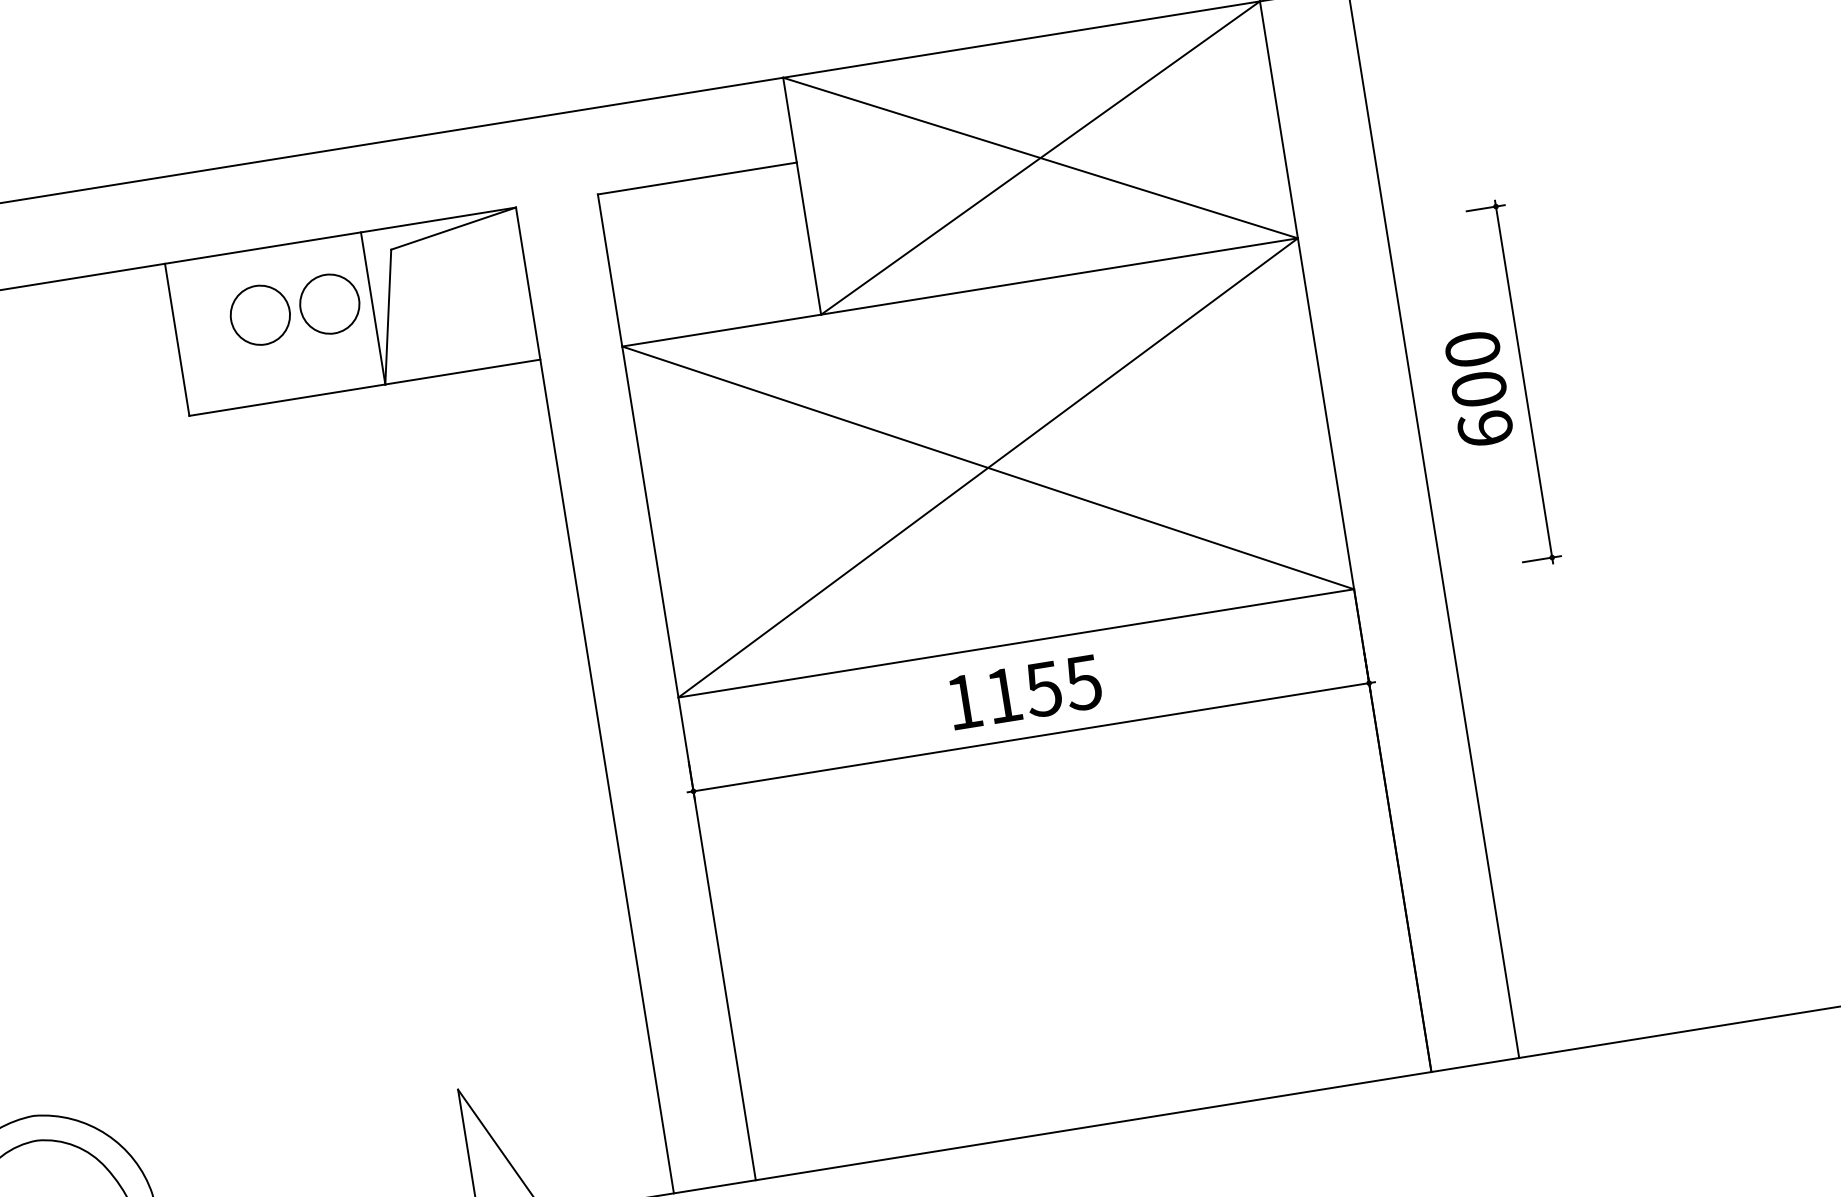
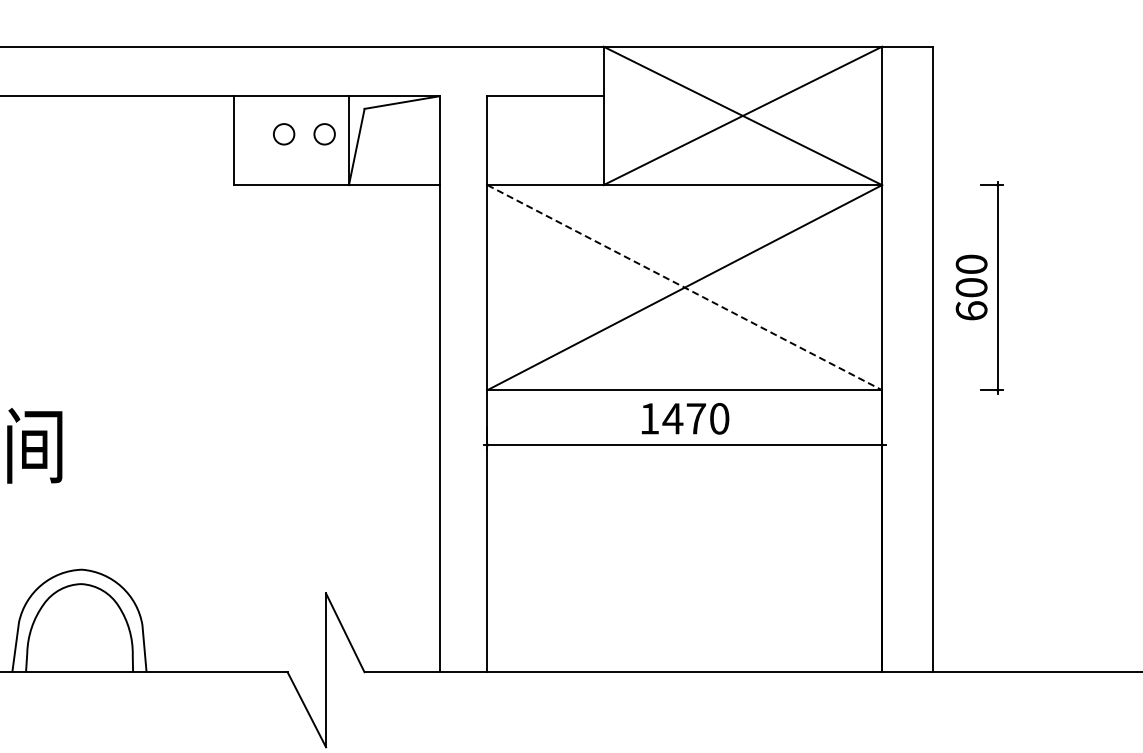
circle: (329, 304) -> (324, 134), size x0.6
circle: (261, 315) -> (284, 134), size x0.6
line: (989, 467) -> (685, 287), solid -> dashed
text: (1042, 688) -> (695, 418), 1155 -> 1470

